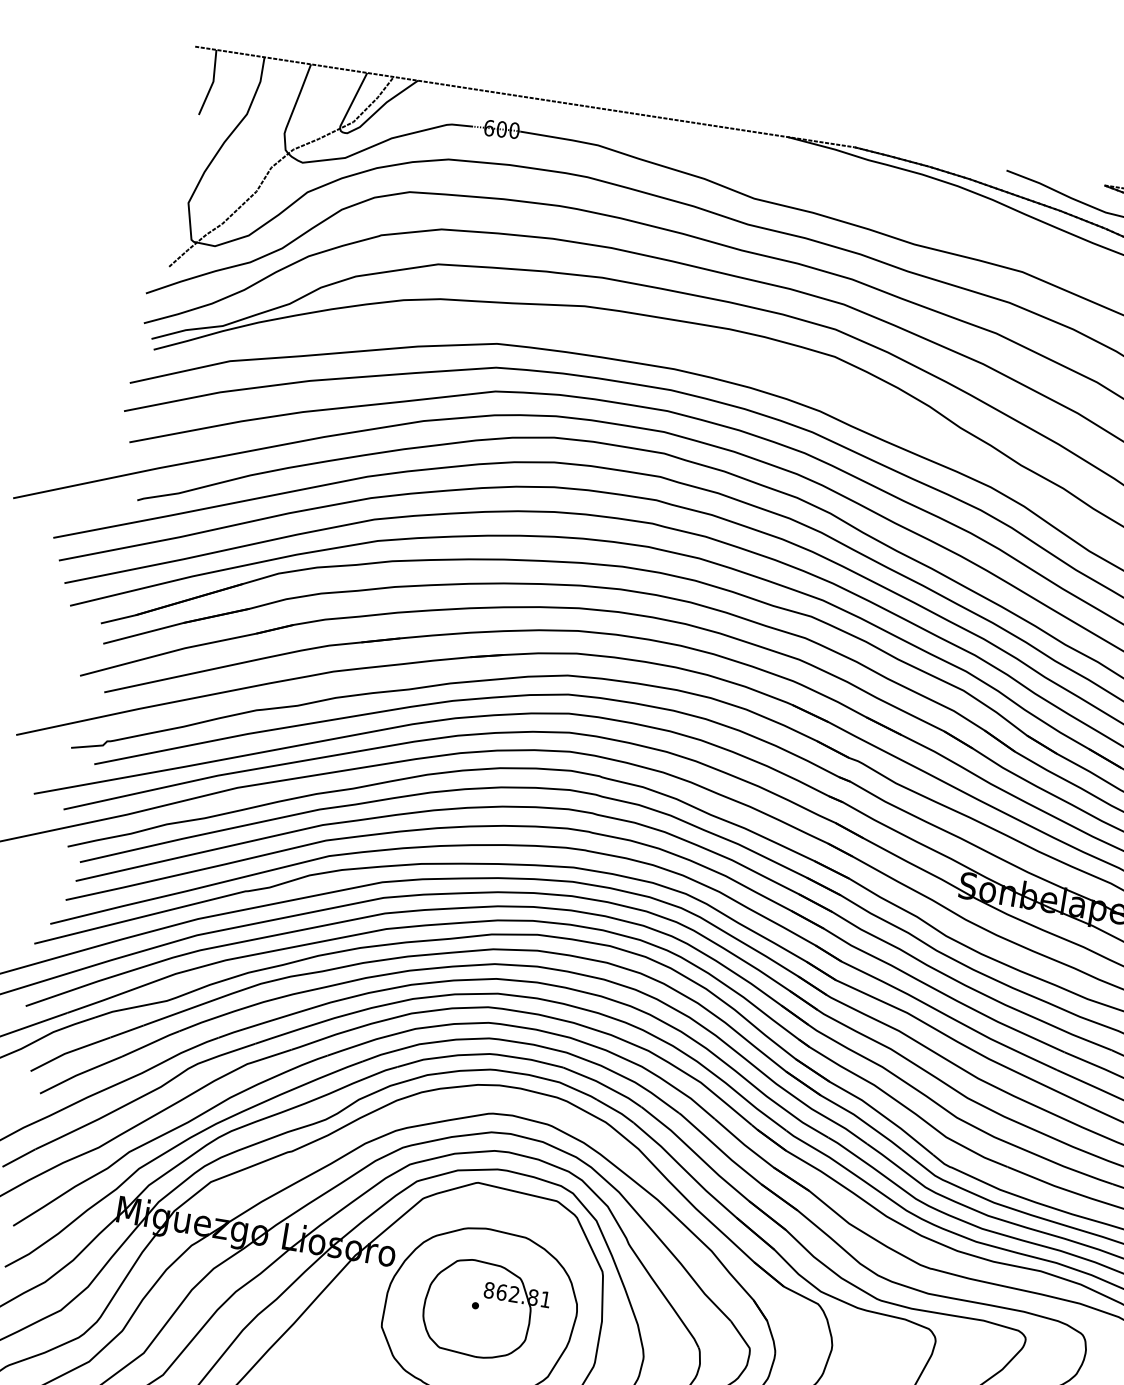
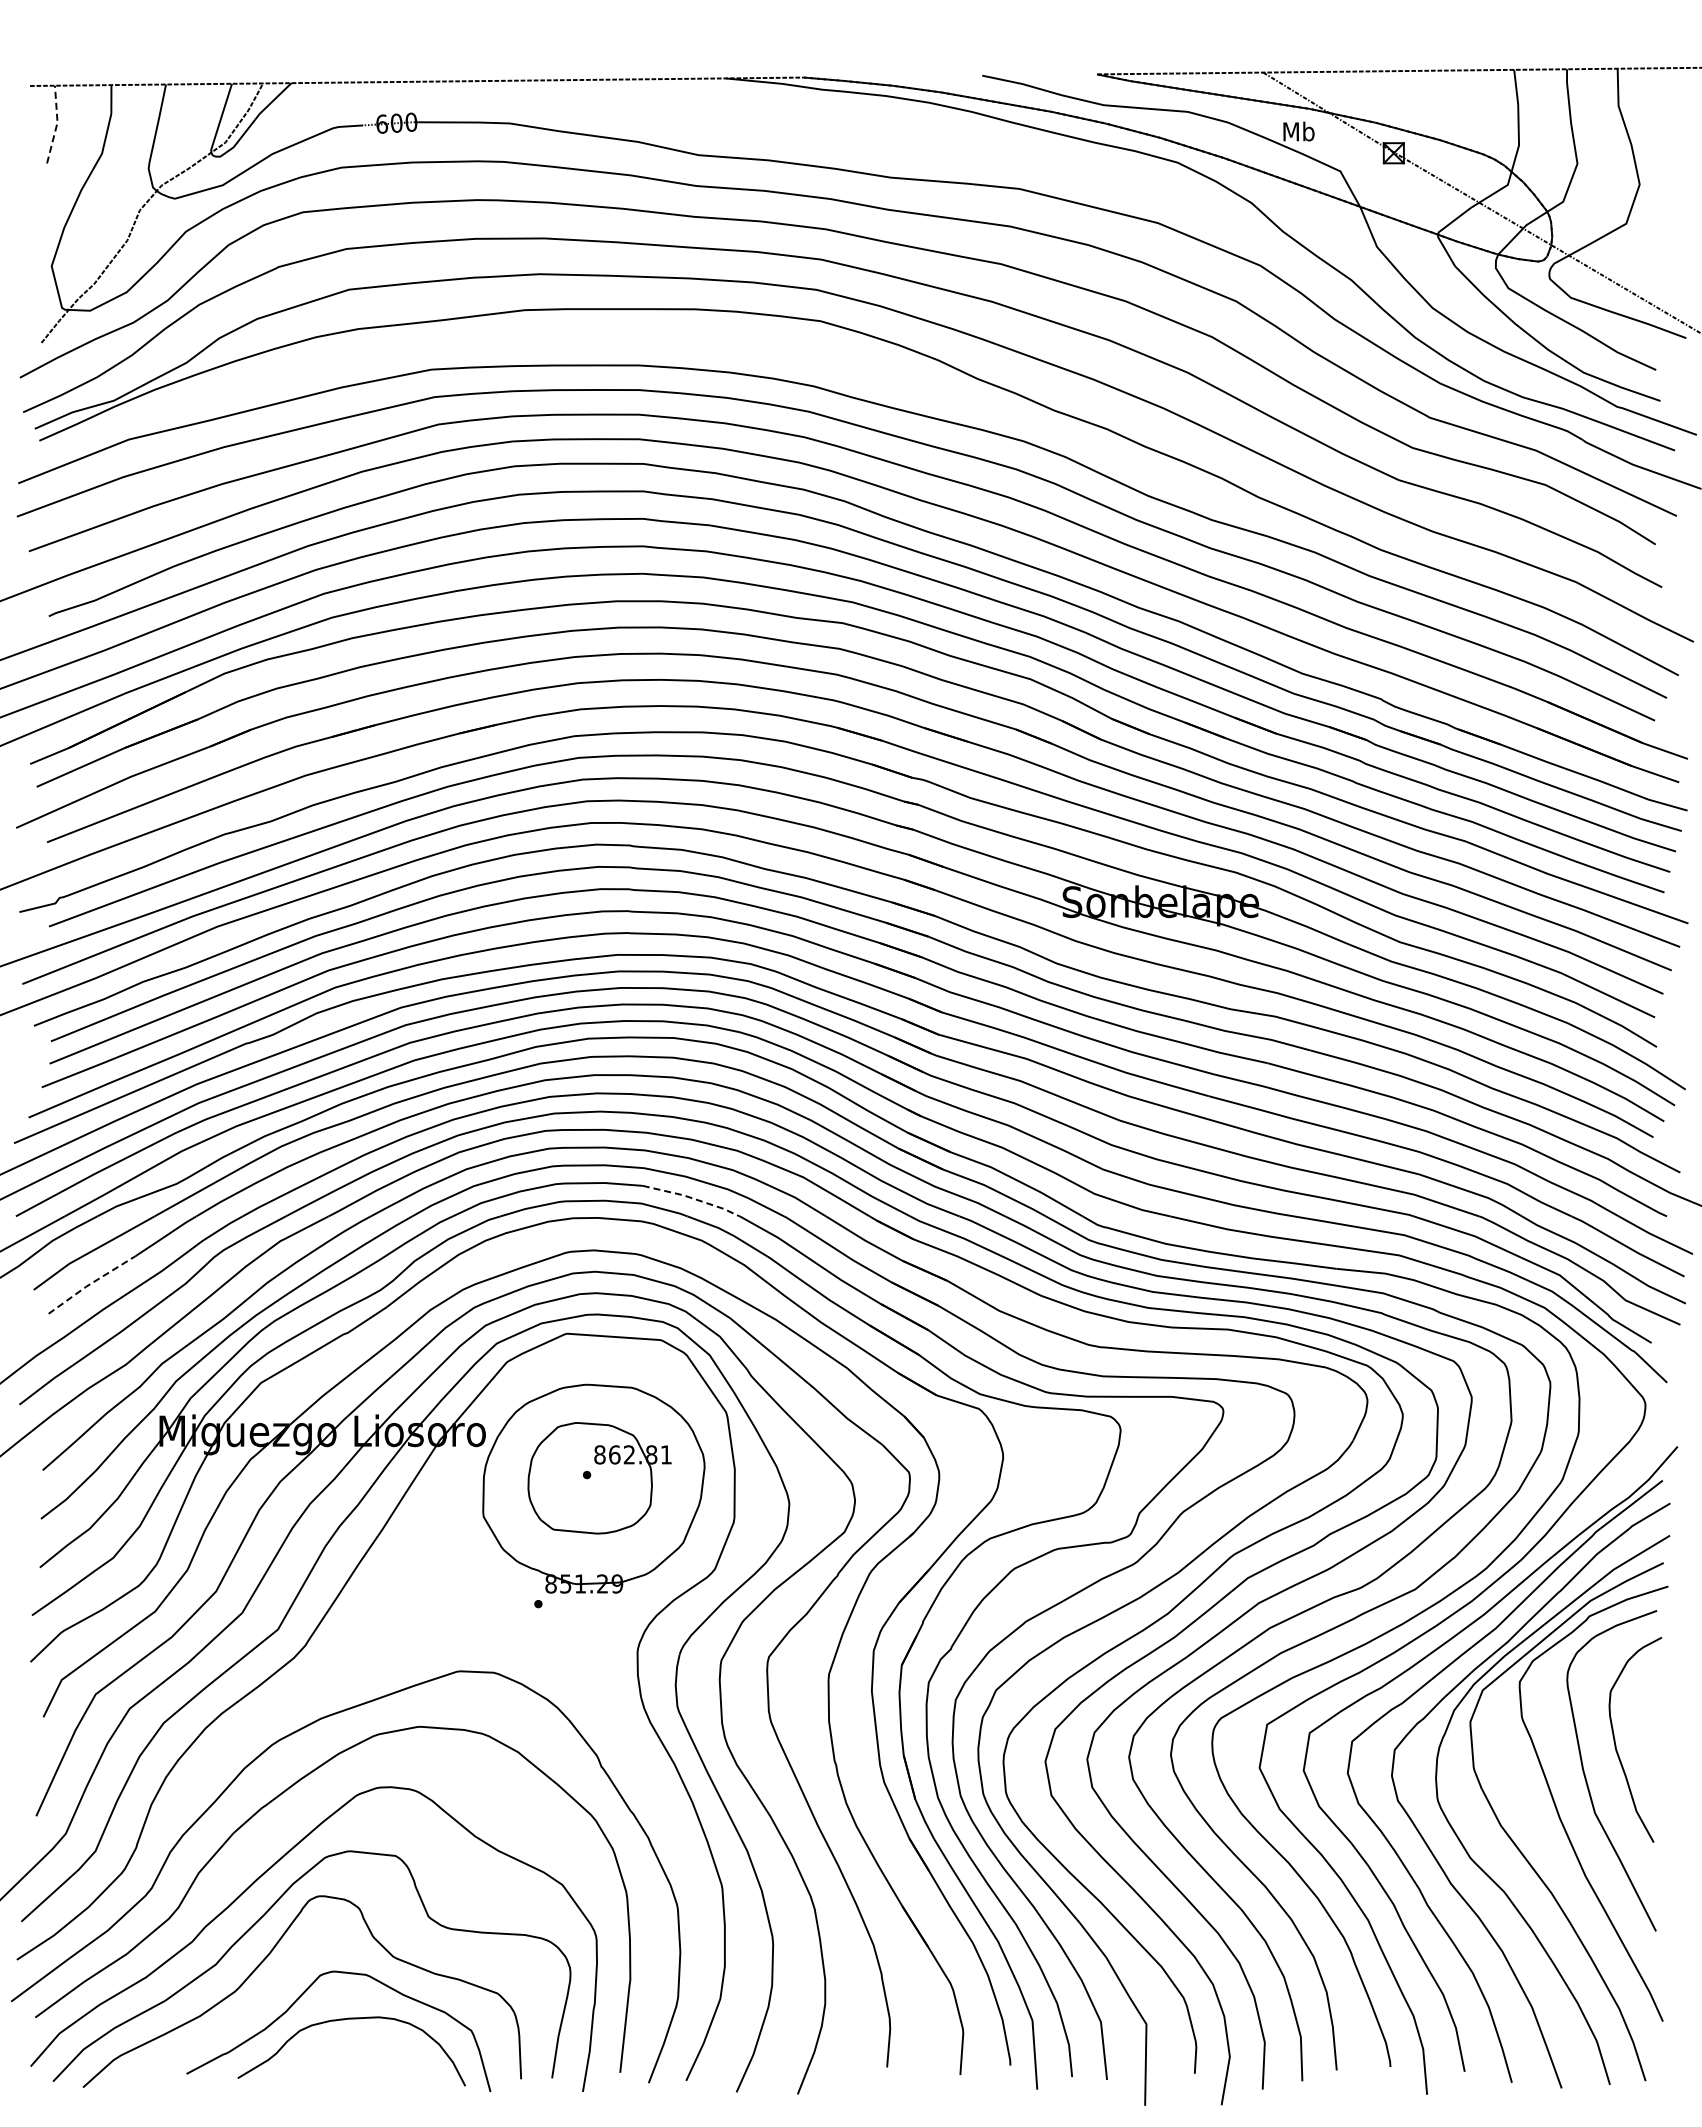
line: (213, 83) -> (57, 124), solid -> dashed
line: (80, 1073) -> (91, 1283), solid -> dashed
line: (603, 1085) -> (692, 1198), solid -> dashed

